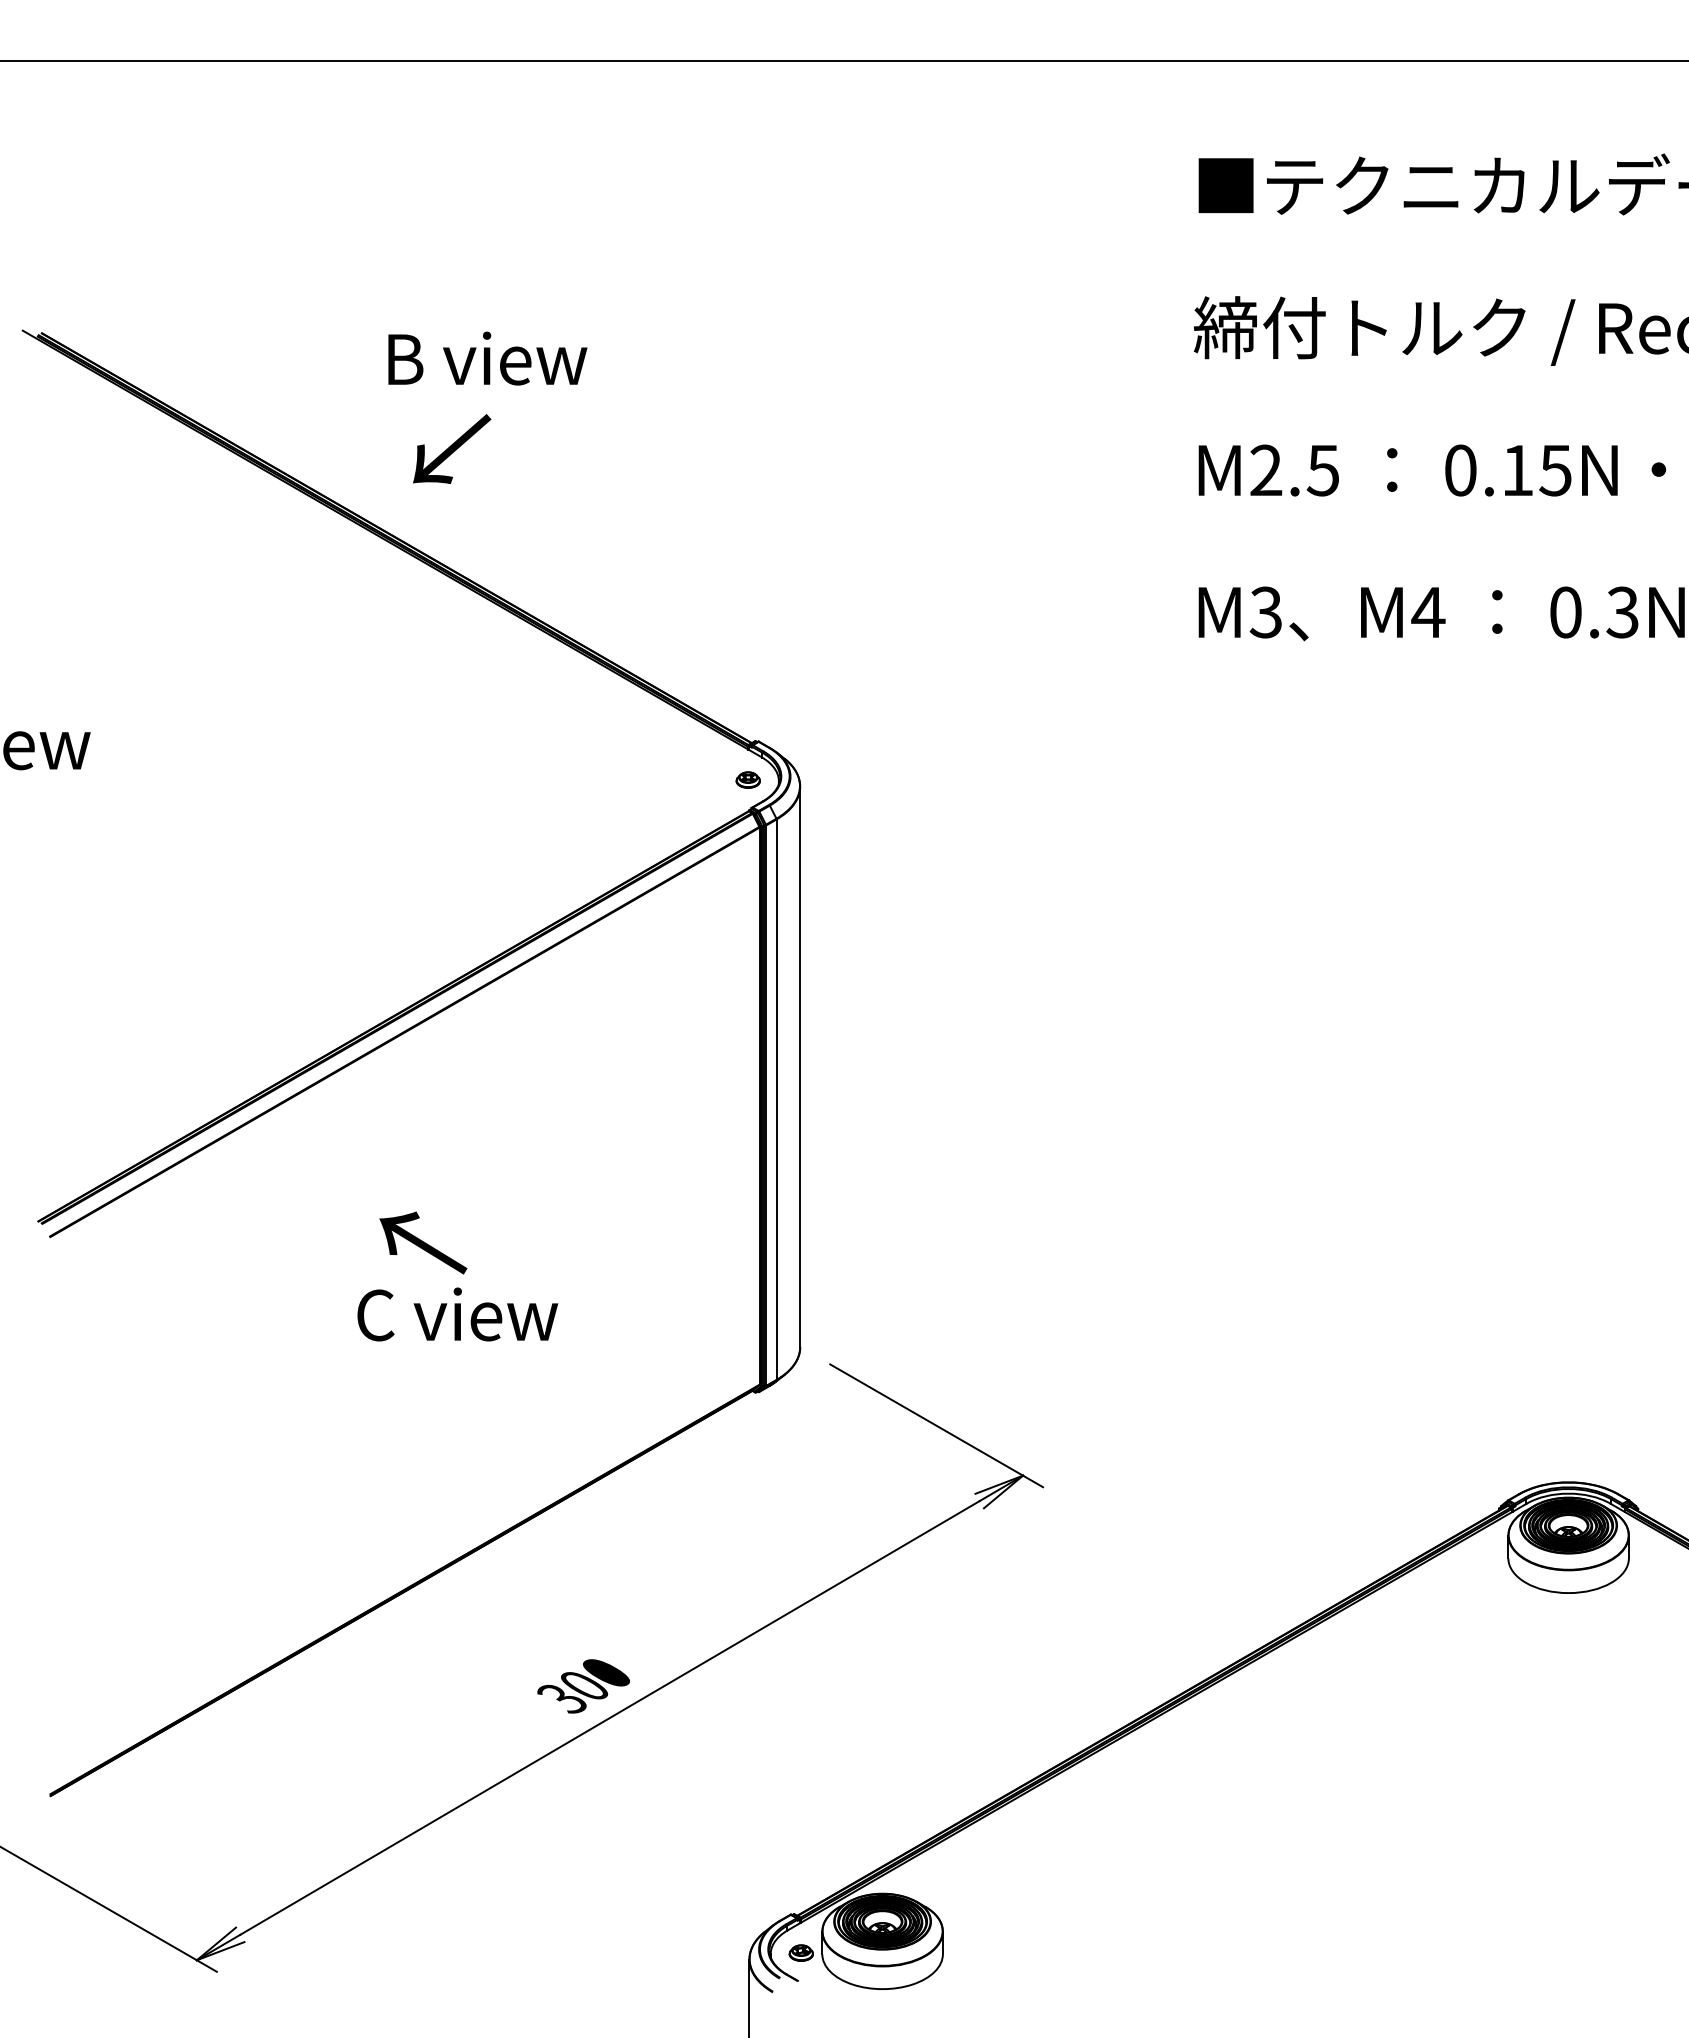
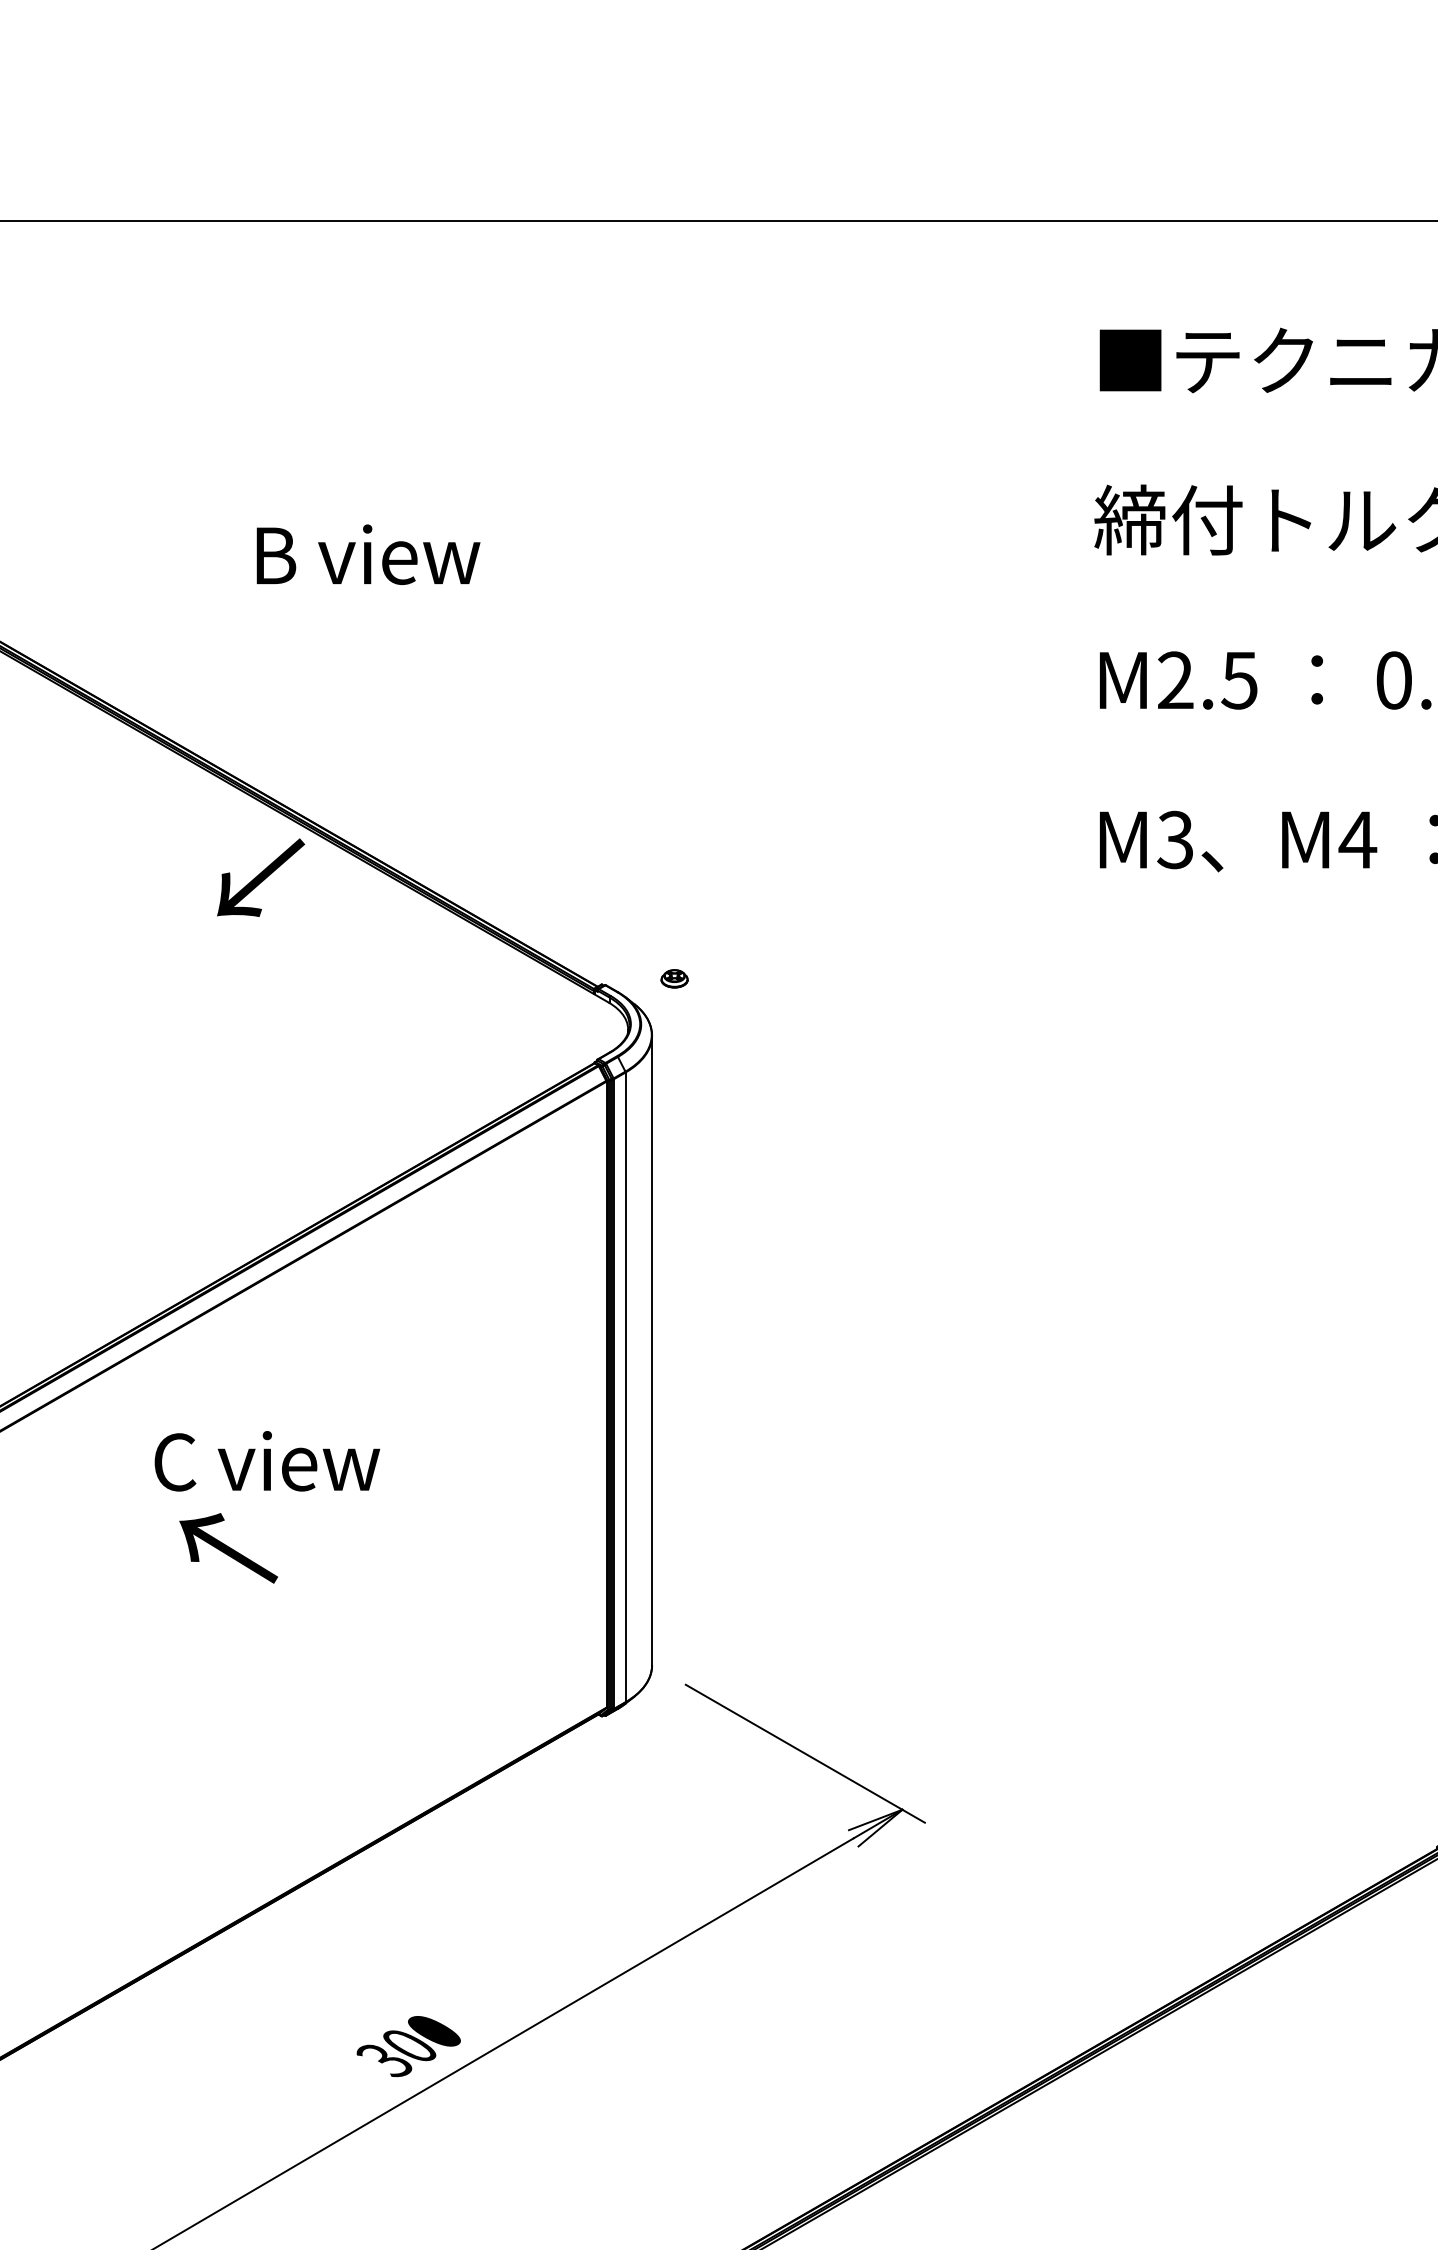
text: (487, 358) -> (368, 554), moved
text: (452, 449) -> (261, 878), moved
part: (747, 779) -> (673, 978), moved
text: (457, 1314) -> (267, 1461), moved

